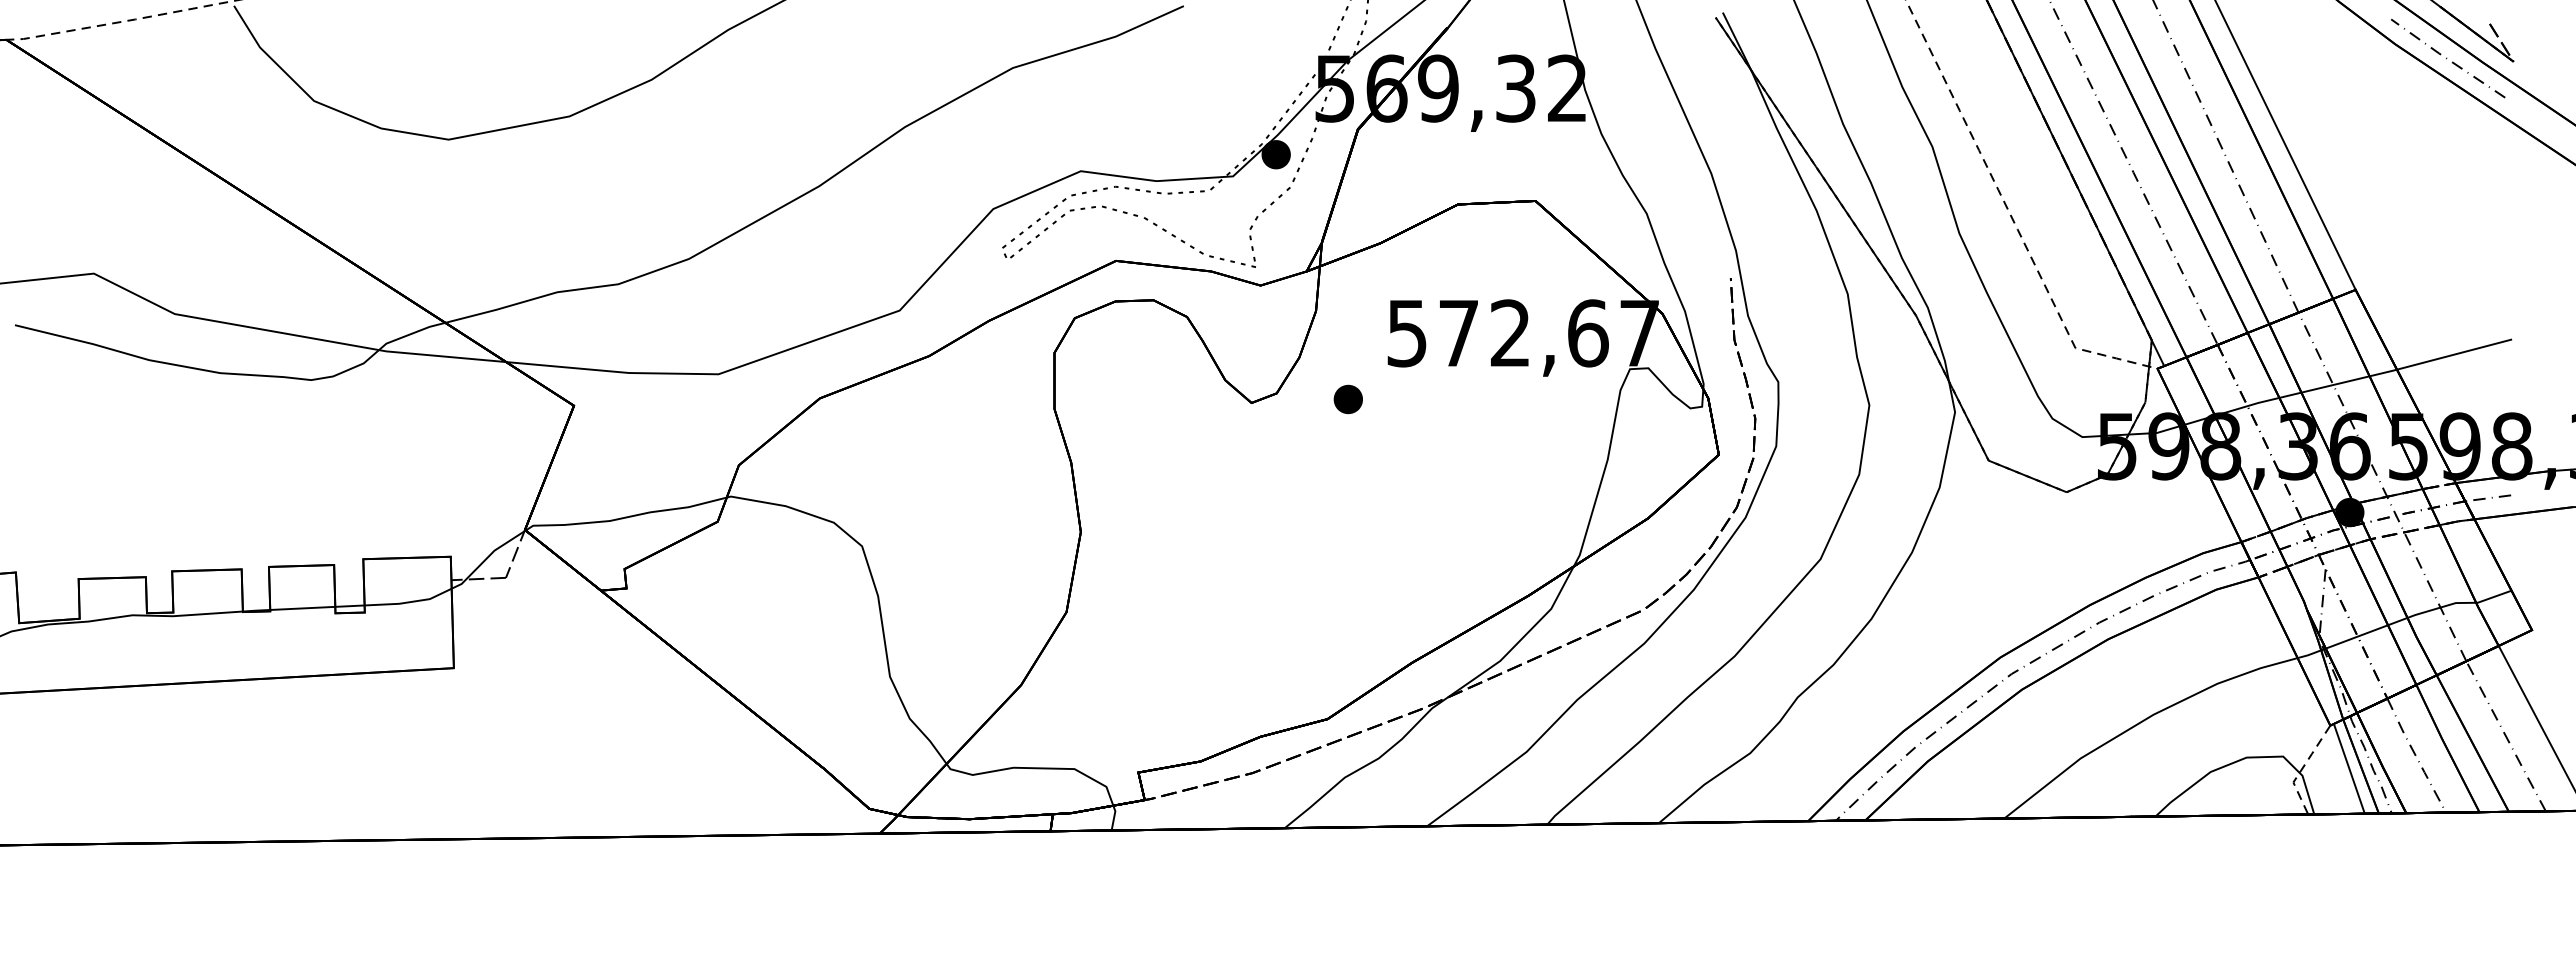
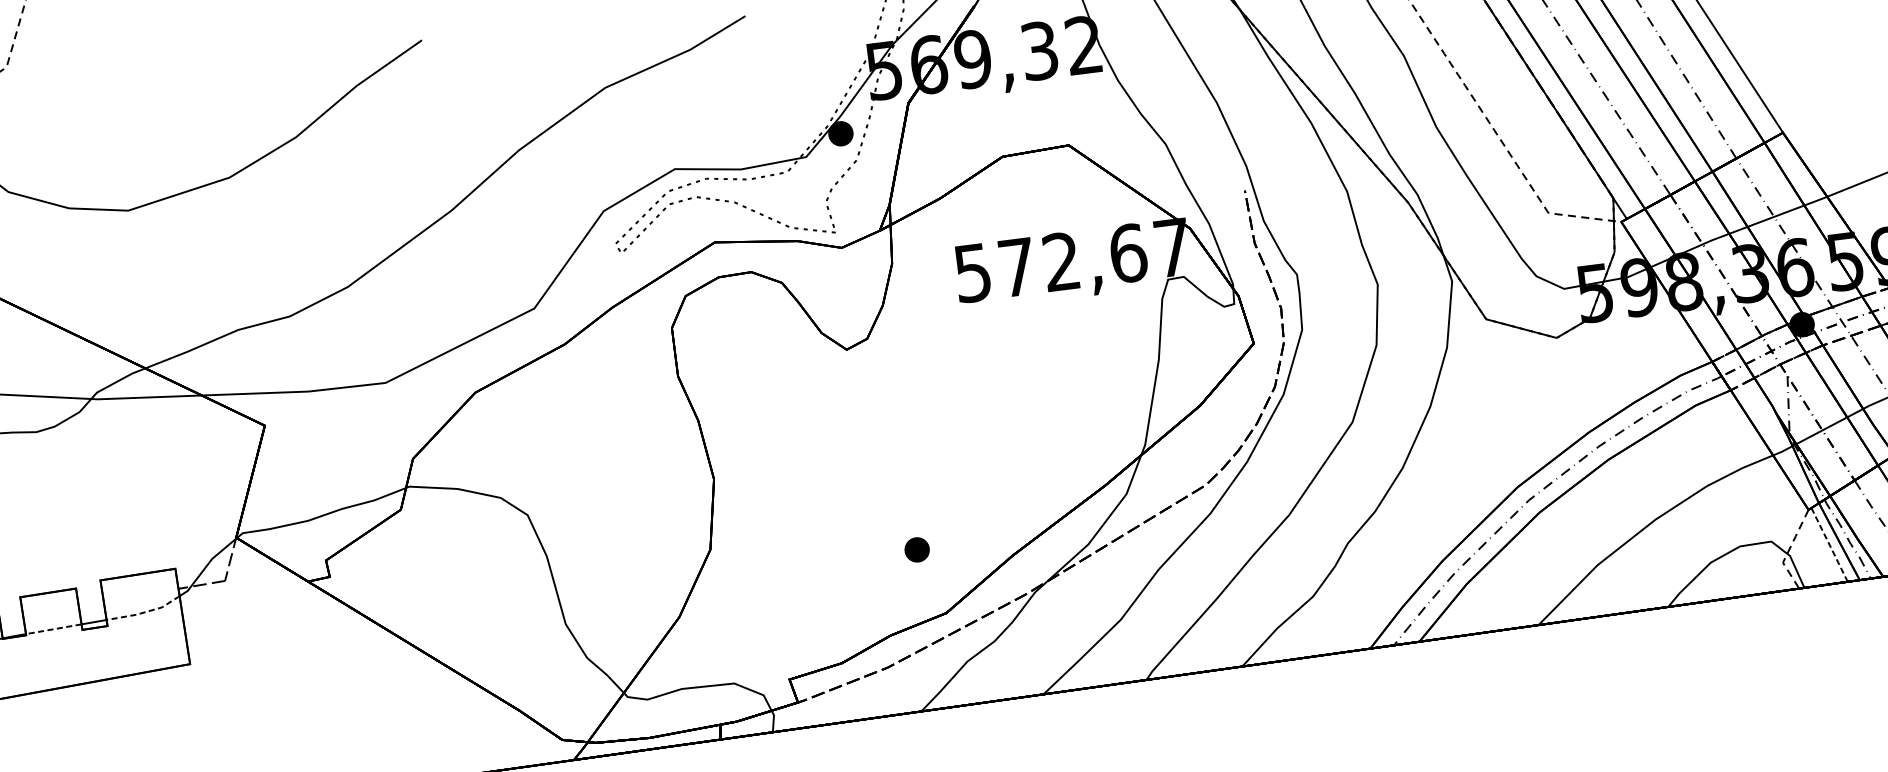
part: (1347, 399) -> (916, 550), moved
line: (409, 602) -> (144, 612), solid -> dashed
line: (302, 608) -> (53, 629), solid -> dashed
line: (2349, 769) -> (1829, 545), solid -> dashed

